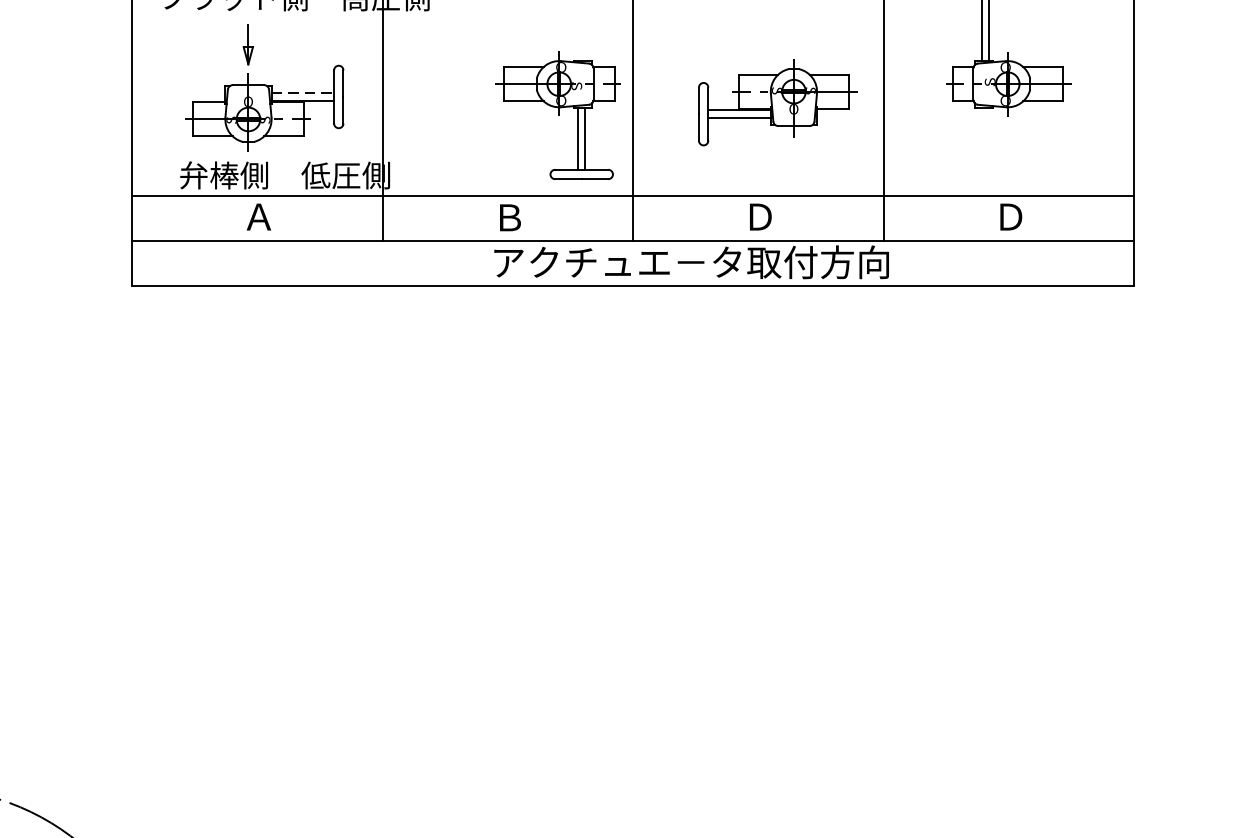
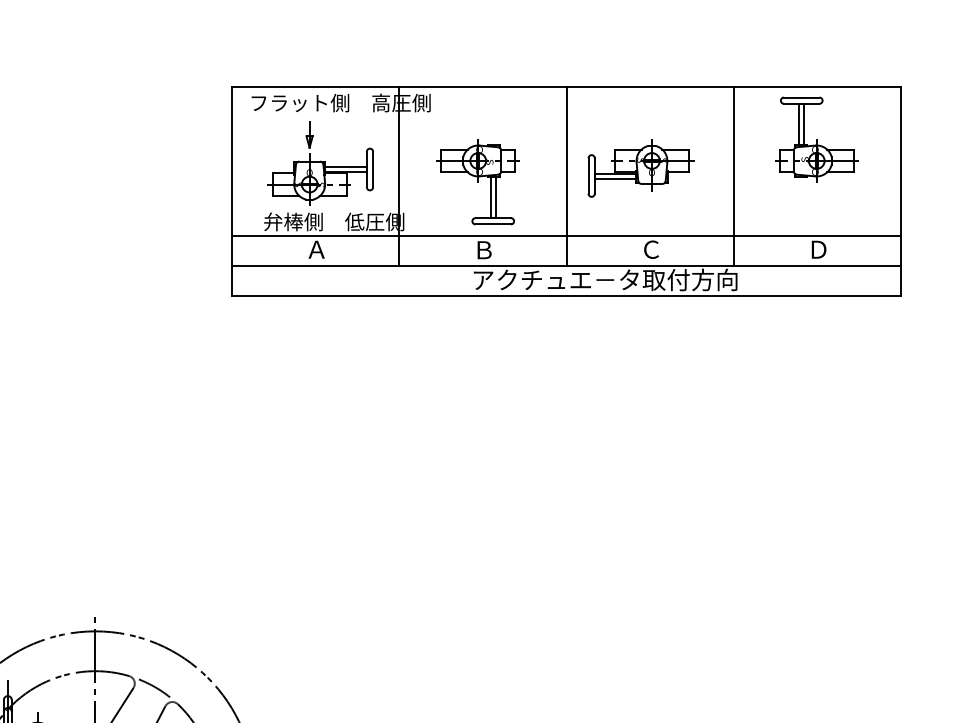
line: (303, 93) -> (346, 167), dashed -> solid
part: (776, 102) -> (640, 168), moved
part: (558, 116) -> (477, 182), moved
text: (760, 216) -> (651, 249), Ｄ -> Ｃ

